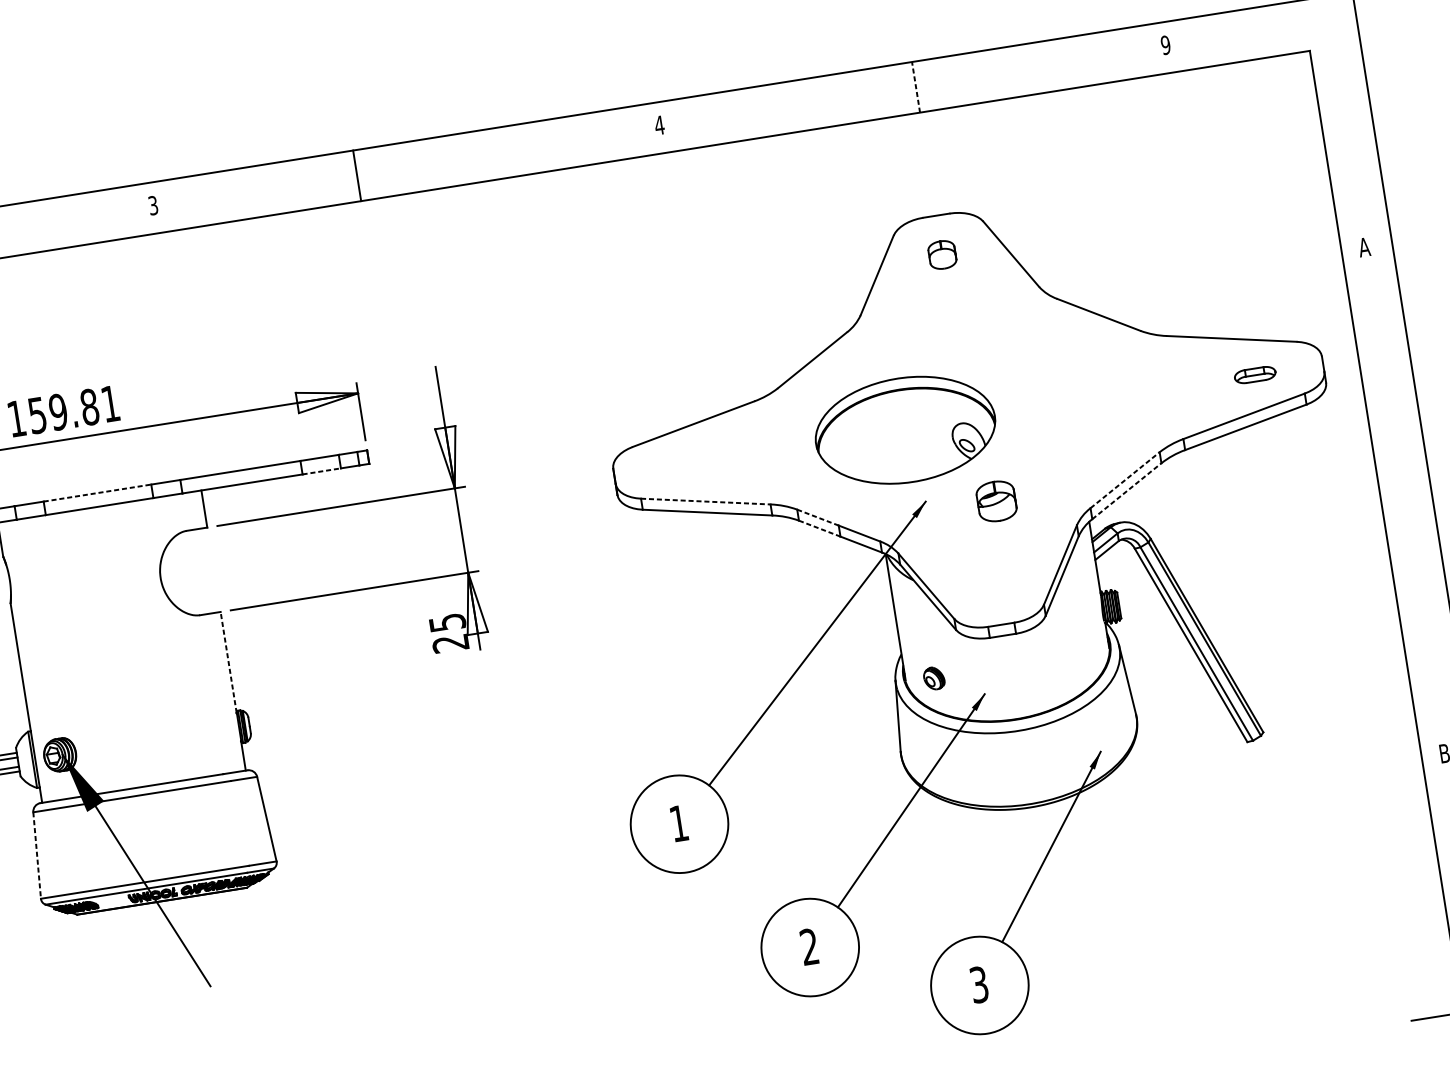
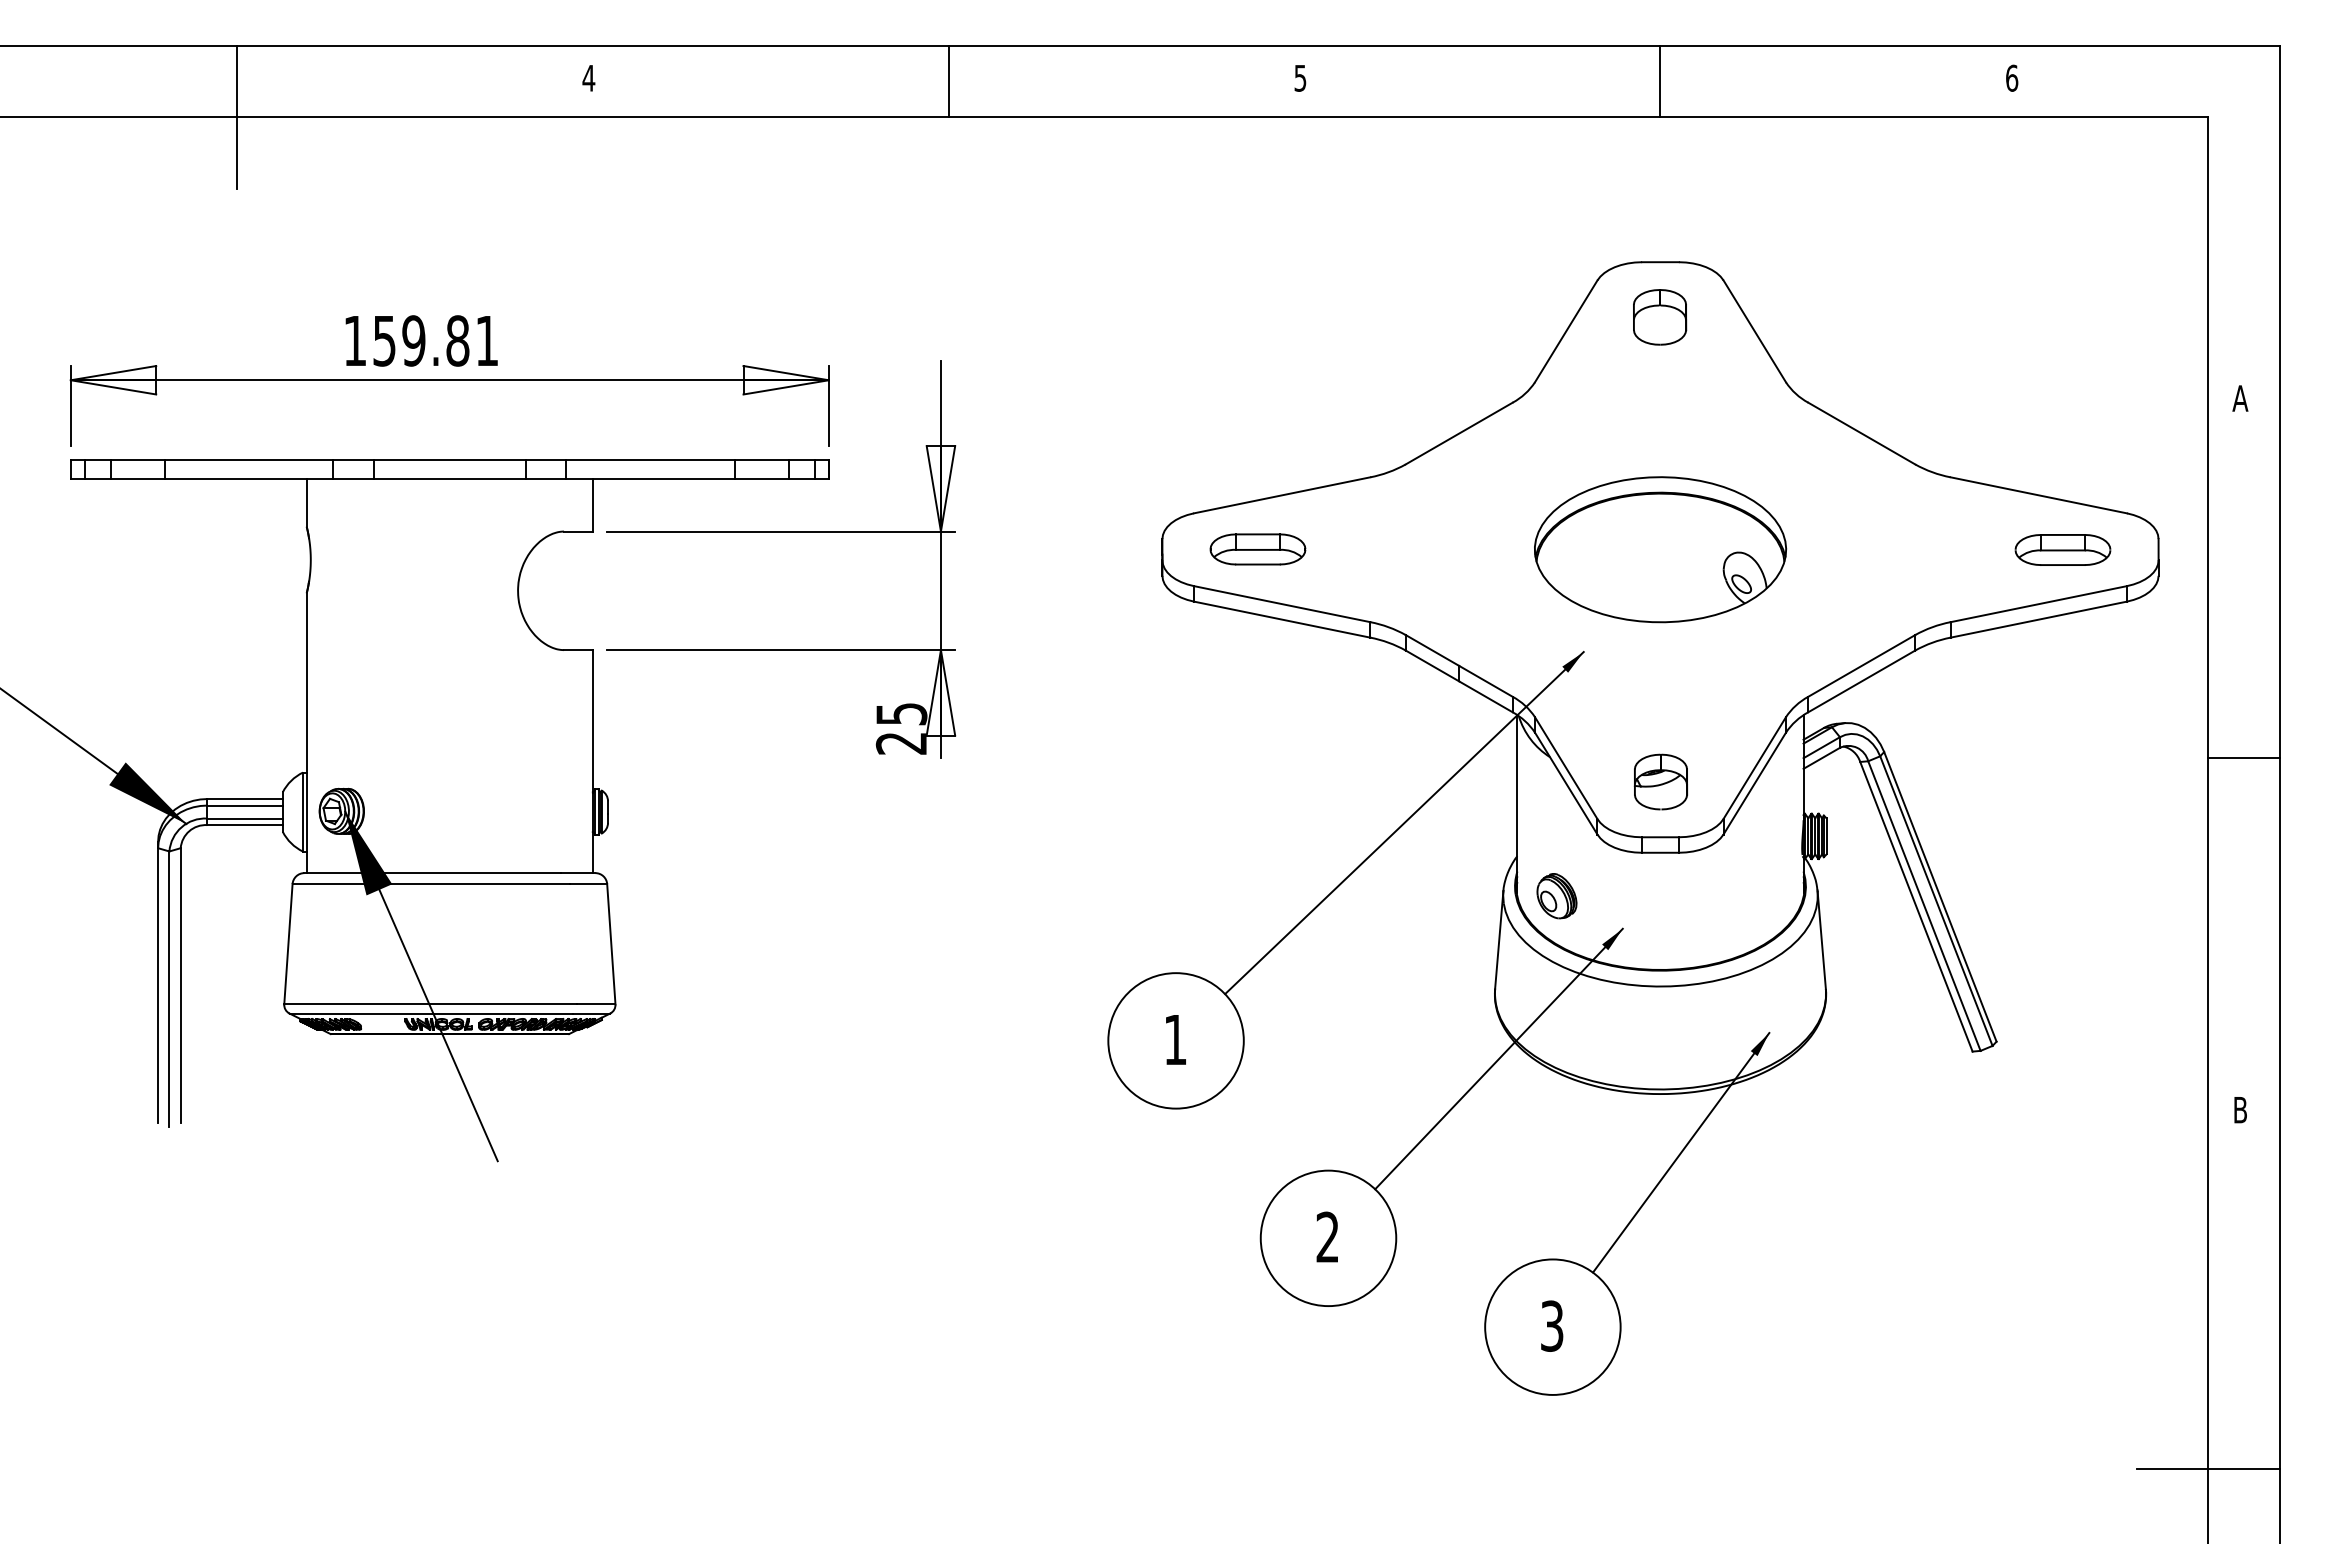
text: (1166, 44) -> (2012, 77), 9 -> 6
line: (916, 87) -> (1660, 81), dashed -> solid
text: (659, 125) -> (1300, 78), 4 -> 5
line: (356, 175) -> (948, 81), moved
text: (152, 205) -> (588, 77), 3 -> 4
part: (942, 255) -> (1660, 317), size x1.43
part: (1254, 374) -> (2062, 549), size x1.67
part: (905, 430) -> (1660, 549), moved
part: (682, 465) -> (1257, 549), added
line: (322, 471) -> (762, 479), dashed -> solid
line: (1124, 479) -> (1861, 665), dashed -> solid
line: (1126, 491) -> (1861, 681), dashed -> solid
line: (97, 493) -> (449, 460), dashed -> solid
line: (706, 501) -> (1282, 604), dashed -> solid
part: (996, 501) -> (1660, 781), moved
line: (1407, 502) -> (2243, 757), added
line: (817, 517) -> (1432, 650), dashed -> solid
line: (819, 528) -> (1432, 665), dashed -> solid
line: (228, 662) -> (592, 721), dashed -> solid
part: (933, 678) -> (1556, 896), size x1.43
line: (37, 855) -> (288, 944), dashed -> solid

